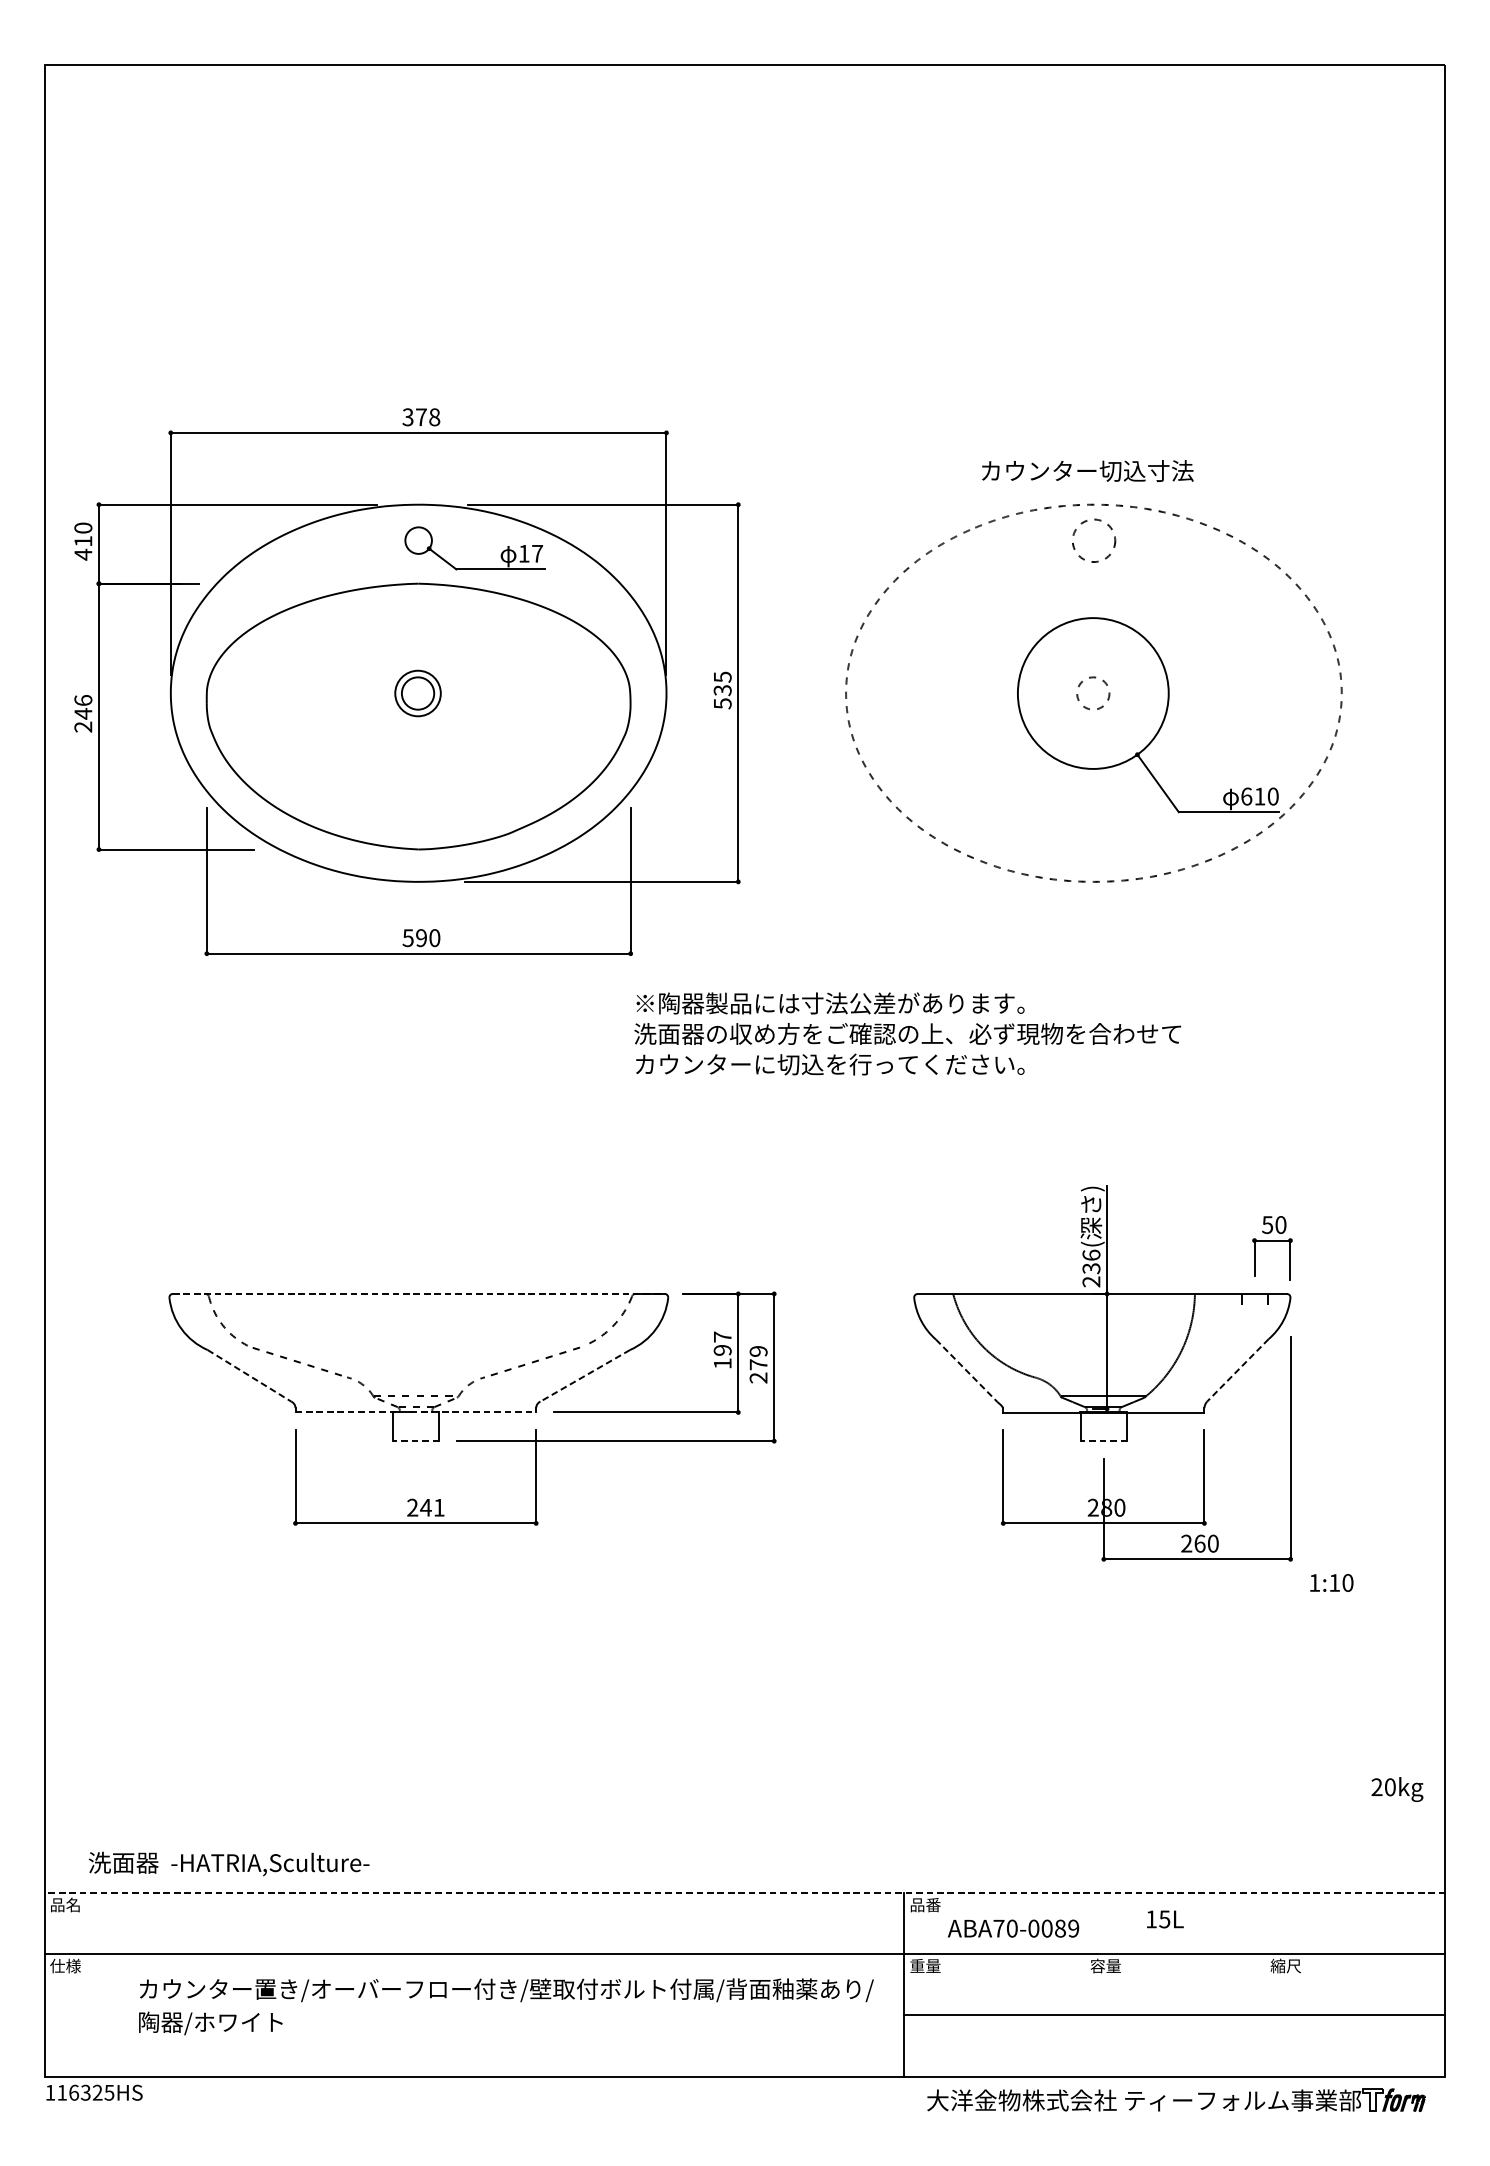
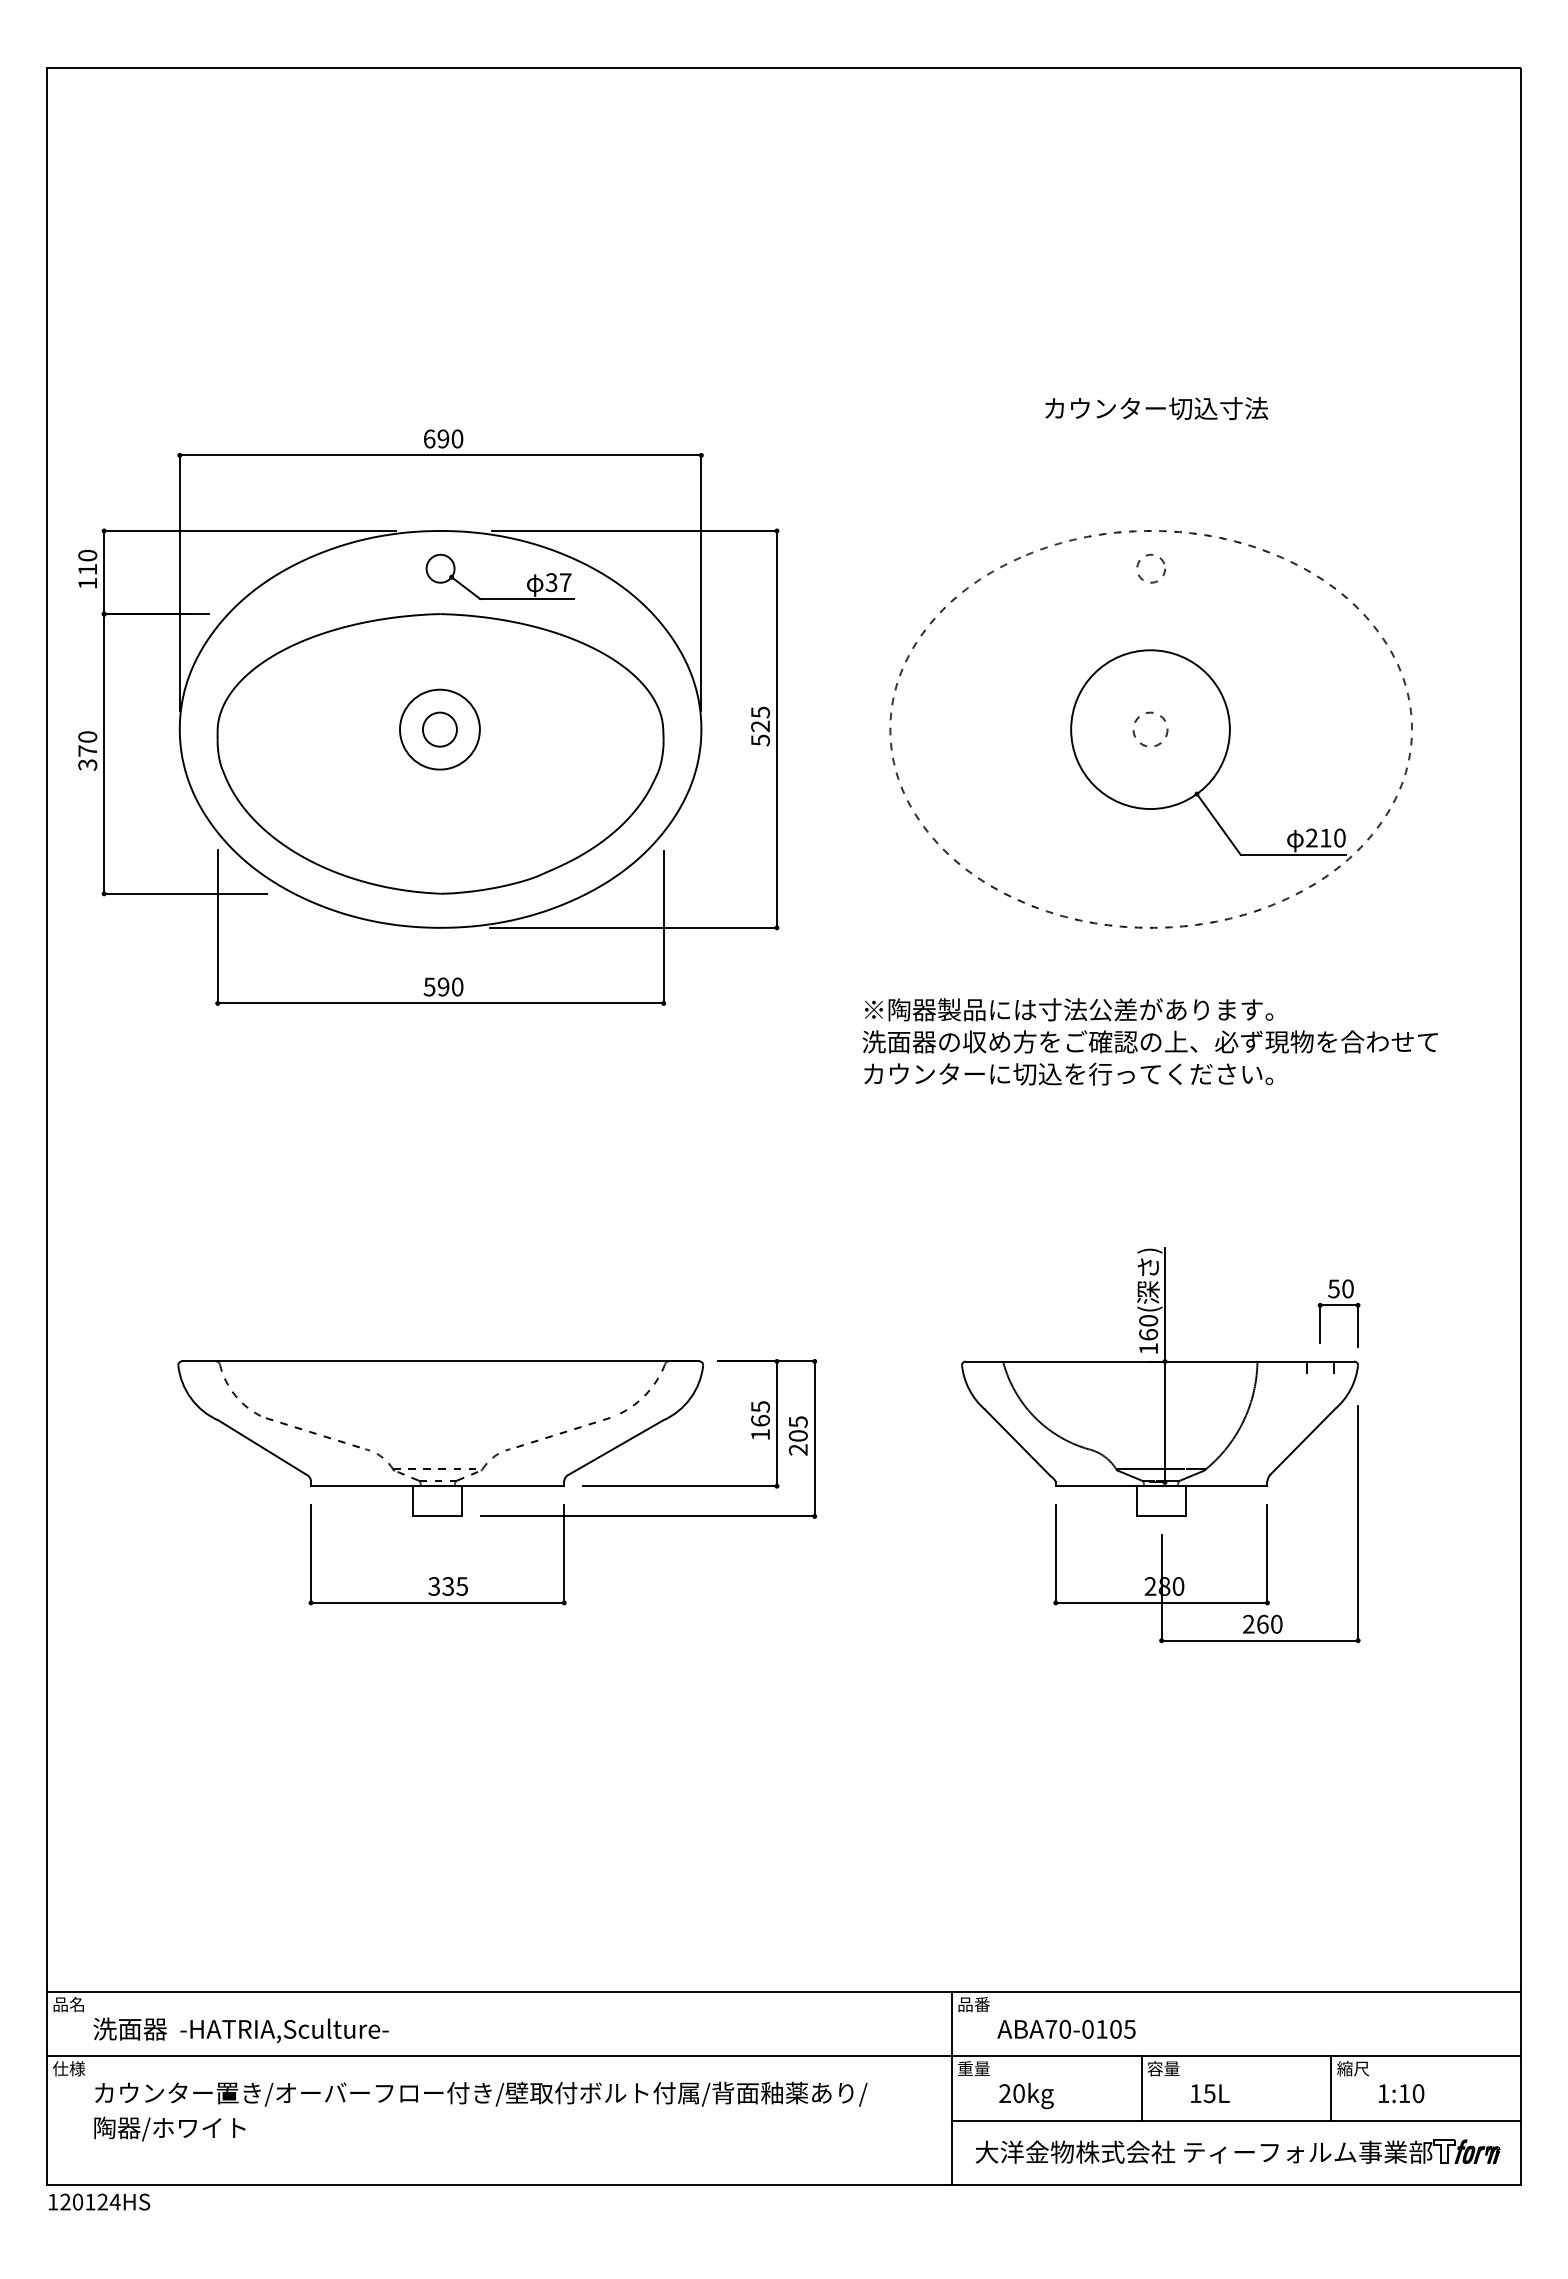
text: (421, 416) -> (443, 438), 378 -> 690
text: (1087, 471) -> (1156, 408), moved
circle: (1093, 540) -> (1150, 568), size x0.62
text: (524, 553) -> (551, 582), 17 -> 37
text: (83, 554) -> (87, 583), 410 -> 110
text: (722, 690) -> (760, 726), 535 -> 525
circle: (417, 693) -> (439, 729), size x1.67
text: (83, 713) -> (87, 750), 246 -> 370
text: (1246, 796) -> (1311, 837), 610 -> 210
text: (907, 1033) -> (1149, 1041), moved
text: (1091, 1268) -> (1148, 1334), 236( -> 160(
line: (419, 1293) -> (441, 1361), dashed -> solid
text: (722, 1343) -> (760, 1413), 197 -> 165
text: (757, 1357) -> (797, 1428), 279 -> 205
line: (966, 1370) -> (1017, 1442), dashed -> solid
line: (1237, 1370) -> (1302, 1442), dashed -> solid
line: (249, 1375) -> (262, 1447), dashed -> solid
line: (584, 1375) -> (615, 1447), dashed -> solid
line: (415, 1412) -> (437, 1486), dashed -> solid
line: (415, 1441) -> (437, 1516), dashed -> solid
line: (1103, 1441) -> (1161, 1516), dashed -> solid
text: (425, 1507) -> (447, 1586), 241 -> 335
text: (1331, 1582) -> (1401, 2093), moved
text: (1397, 1789) -> (1026, 2095), moved
text: (228, 1864) -> (240, 2030), moved
line: (744, 1893) -> (783, 1992), dashed -> solid
text: (1165, 1919) -> (1210, 2093), moved
text: (1060, 1927) -> (1115, 2028), ABA70-0089 -> ABA70-0105
line: (1084, 1984) -> (1141, 2088), added
line: (1265, 1984) -> (1331, 2088), added
text: (505, 2006) -> (480, 2111), moved
text: (85, 2092) -> (90, 2201), 116325HS -> 120124HS
part: (1175, 2099) -> (1237, 2151), moved

